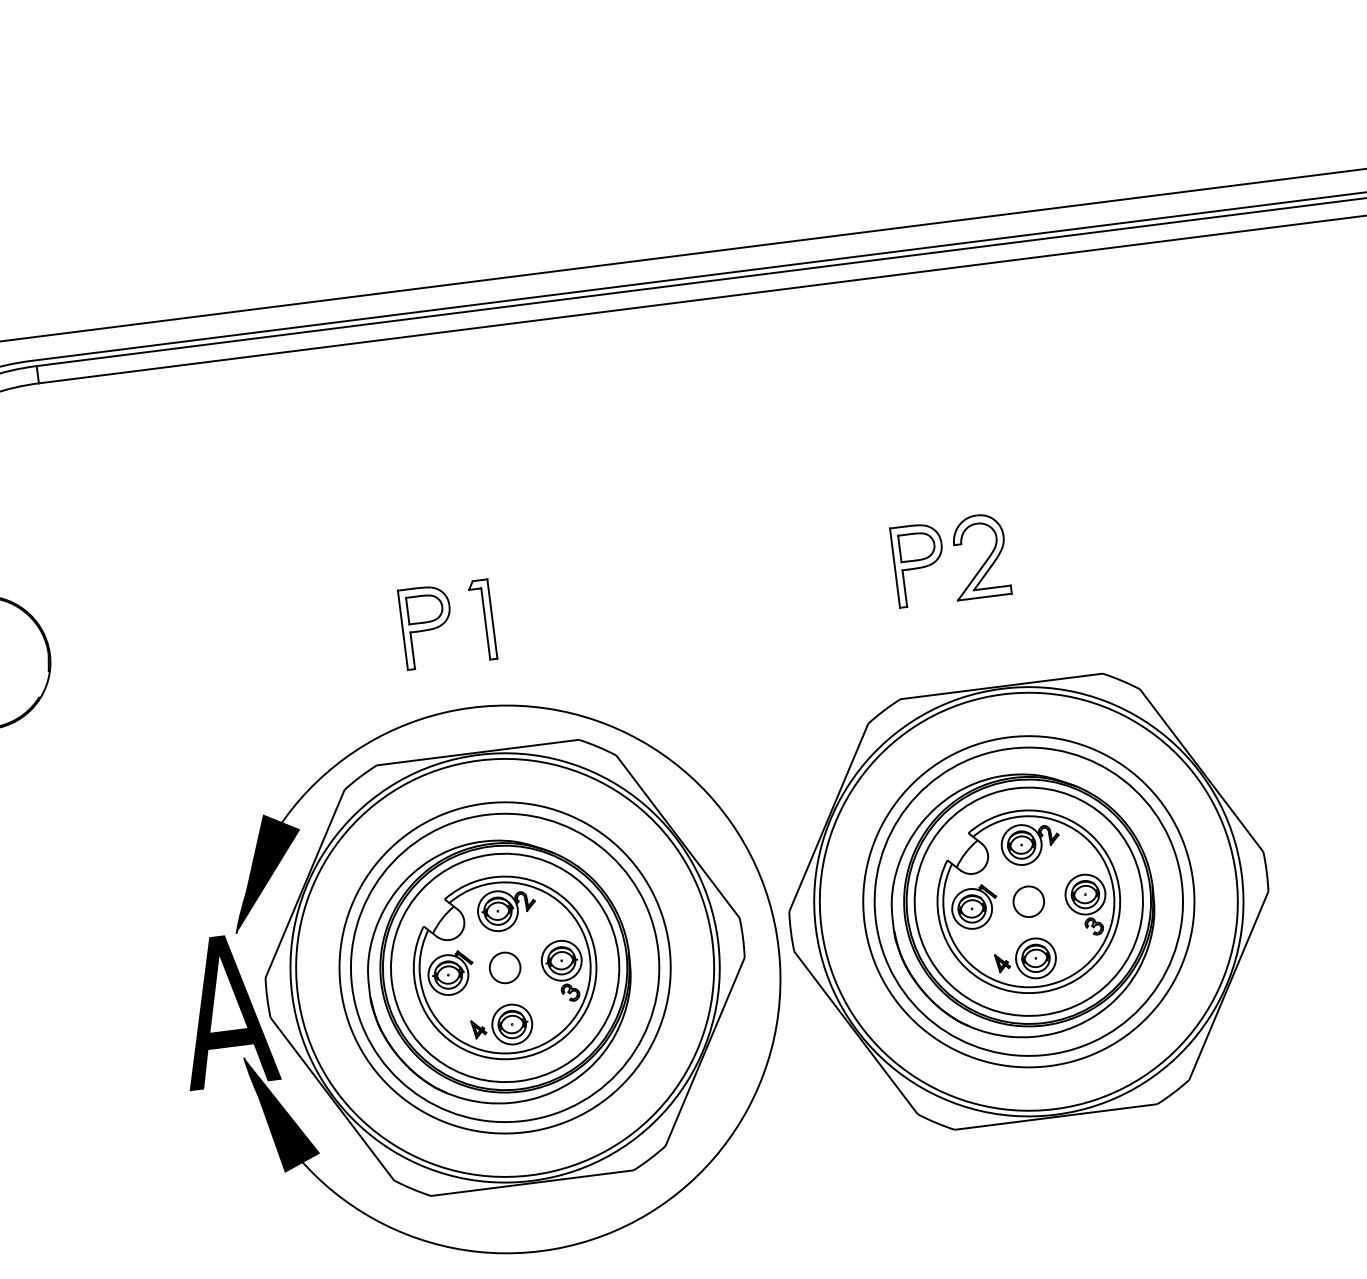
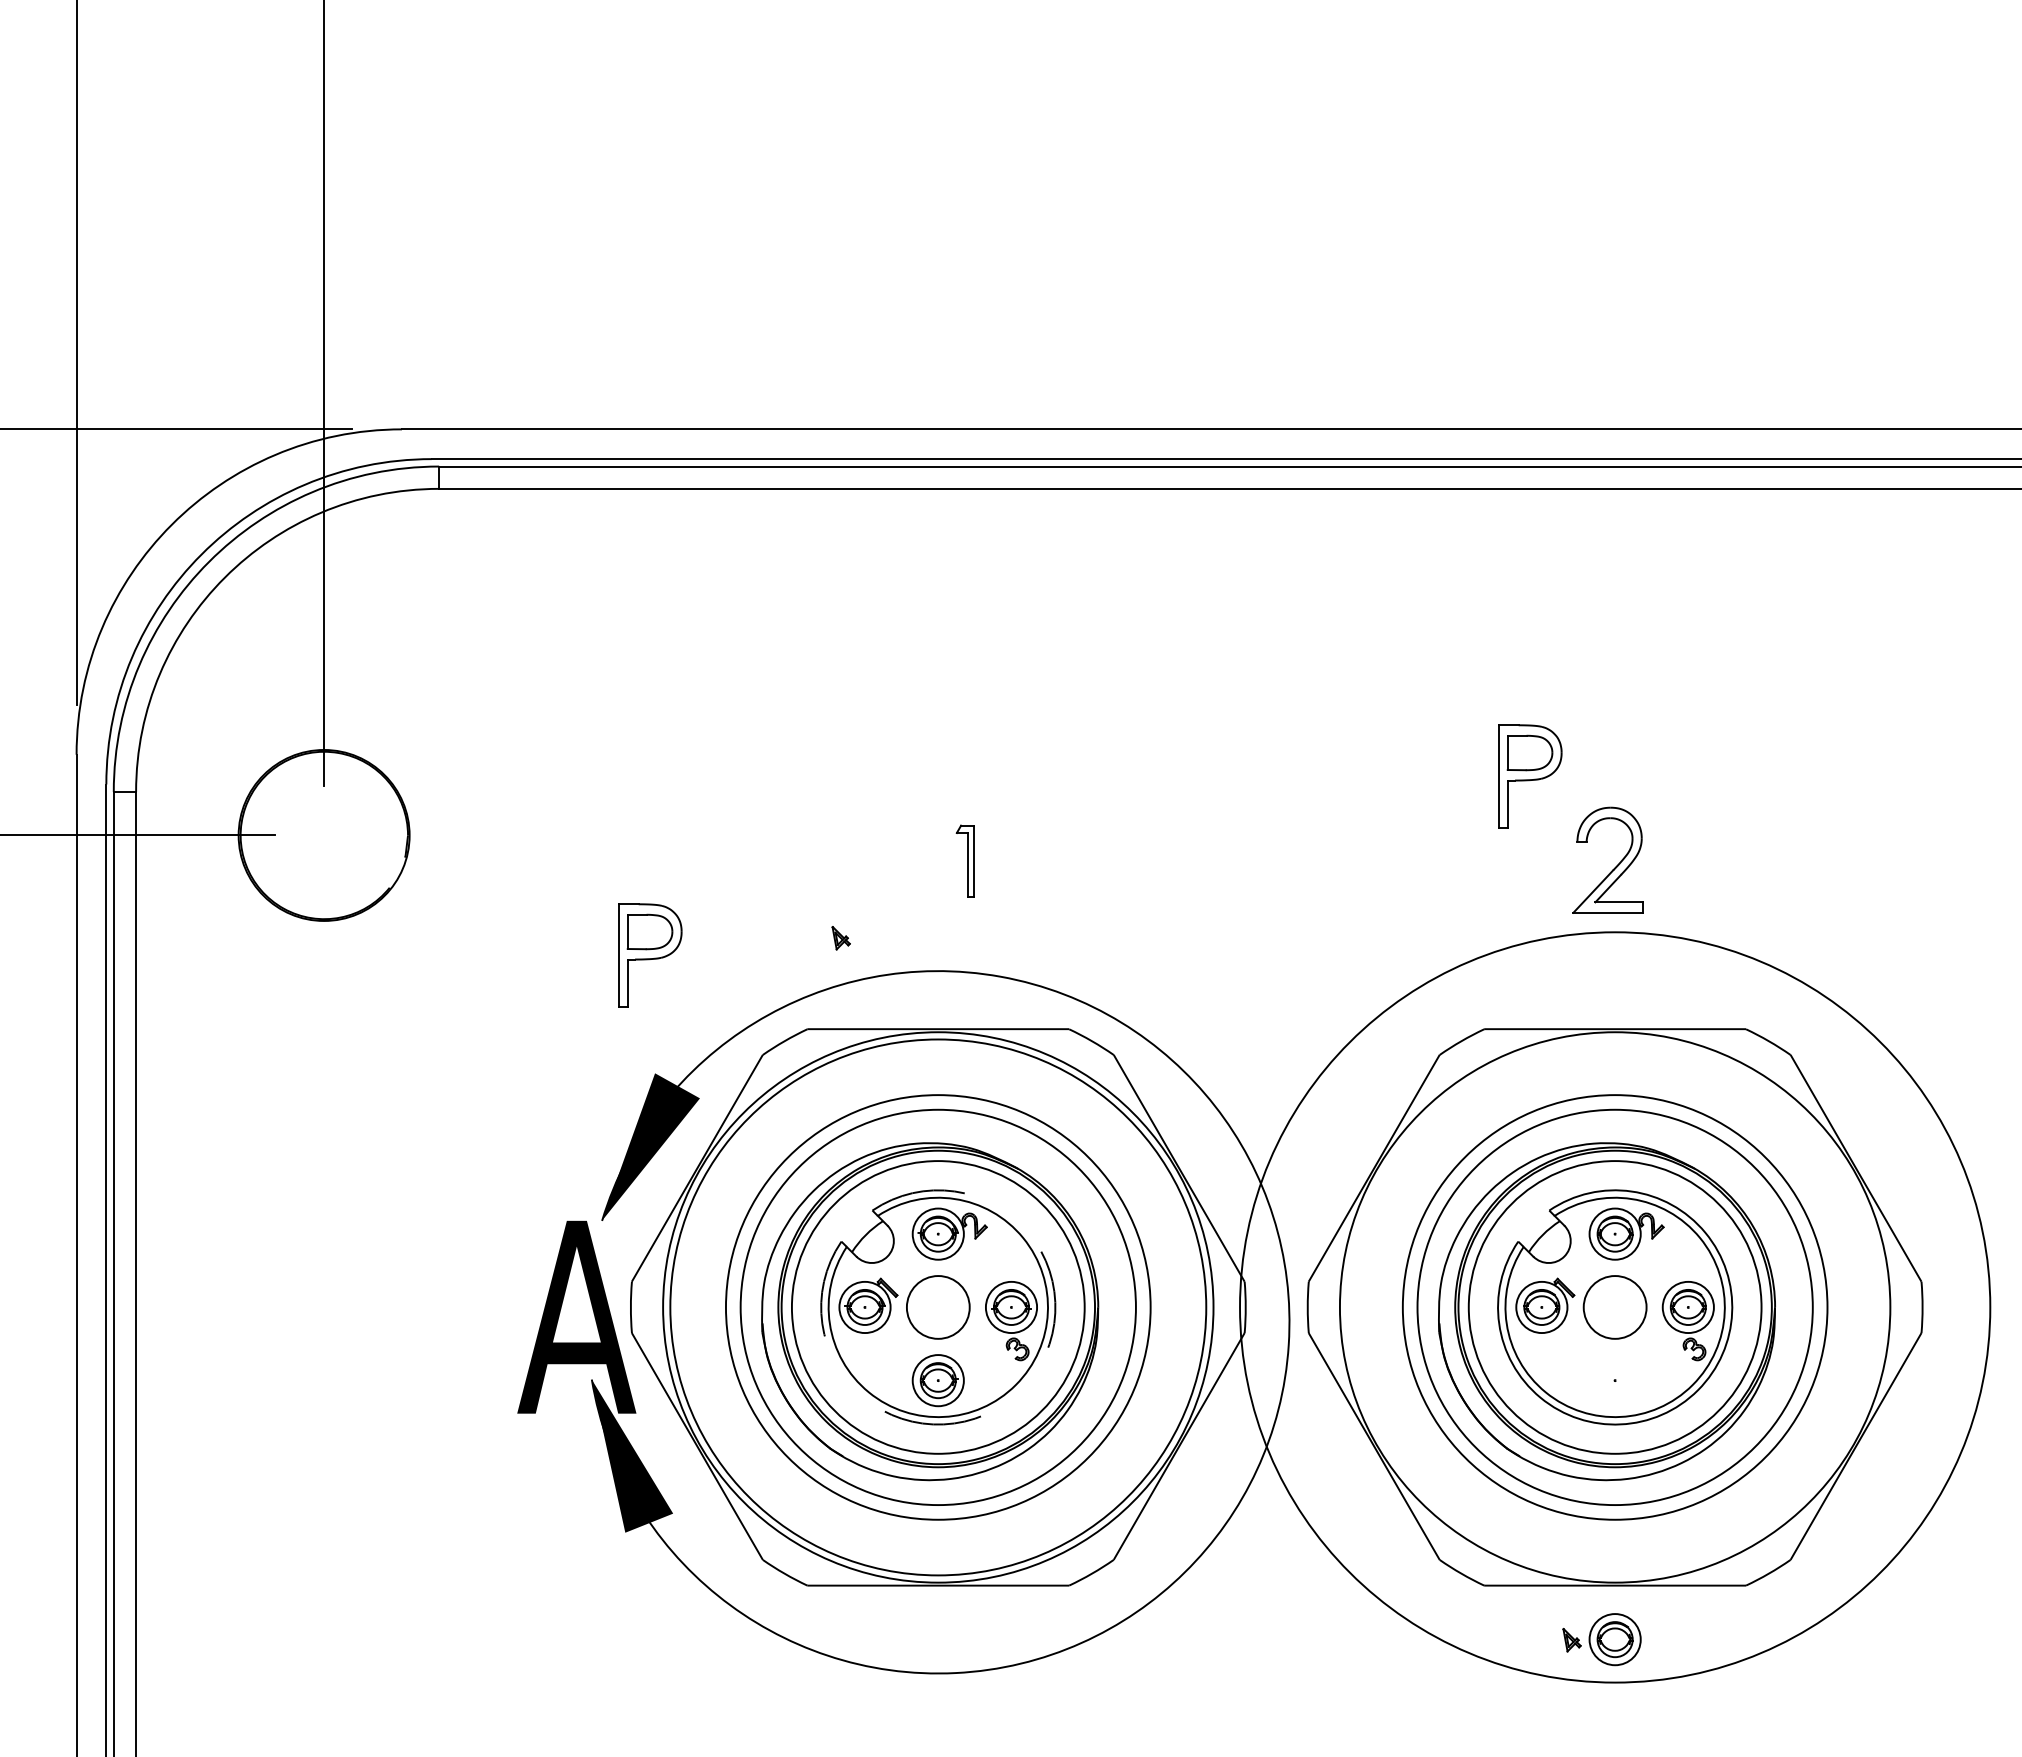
part: (919, 564) -> (1530, 776), moved
part: (482, 620) -> (965, 861), size x0.7
part: (427, 627) -> (650, 955), moved
circle: (1028, 901) -> (1614, 1307), size x1.6
circle: (1029, 901) -> (1615, 1307), size x1.4
part: (1025, 959) -> (1601, 1639), moved
circle: (504, 968) -> (937, 1307), size x1.6
arc: (577, 1024) -> (1021, 1390), solid -> dashed
part: (478, 1029) -> (840, 938), moved

